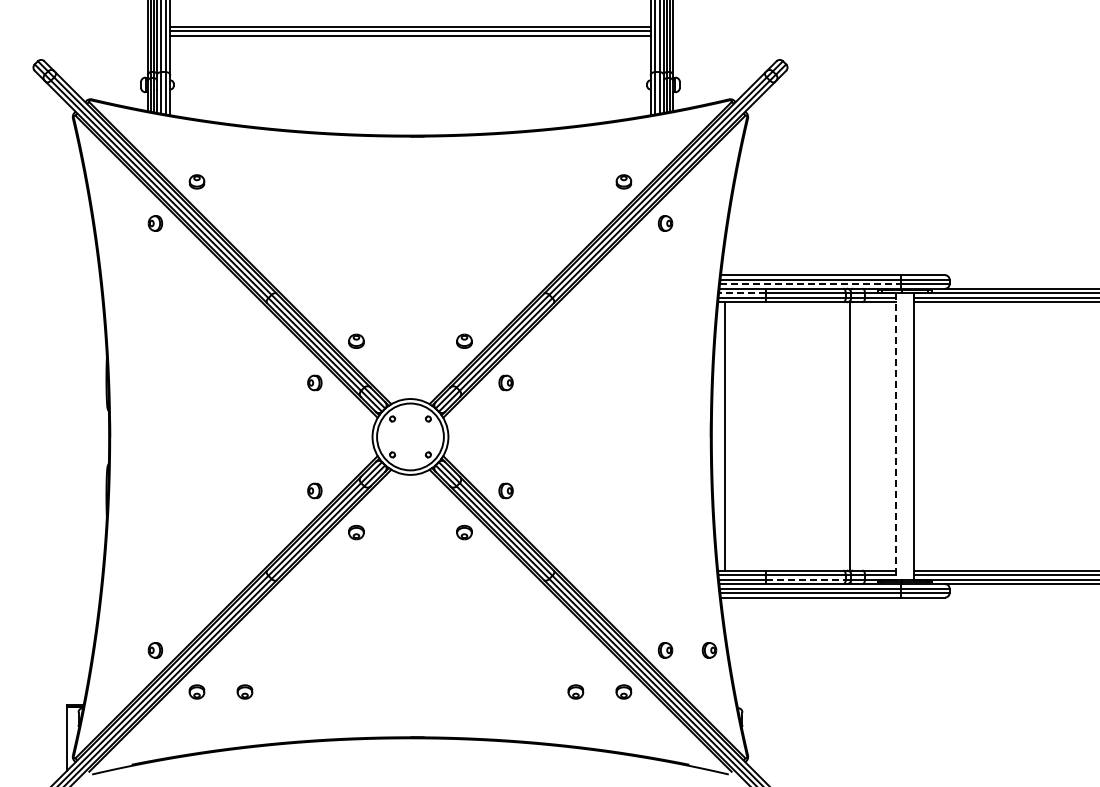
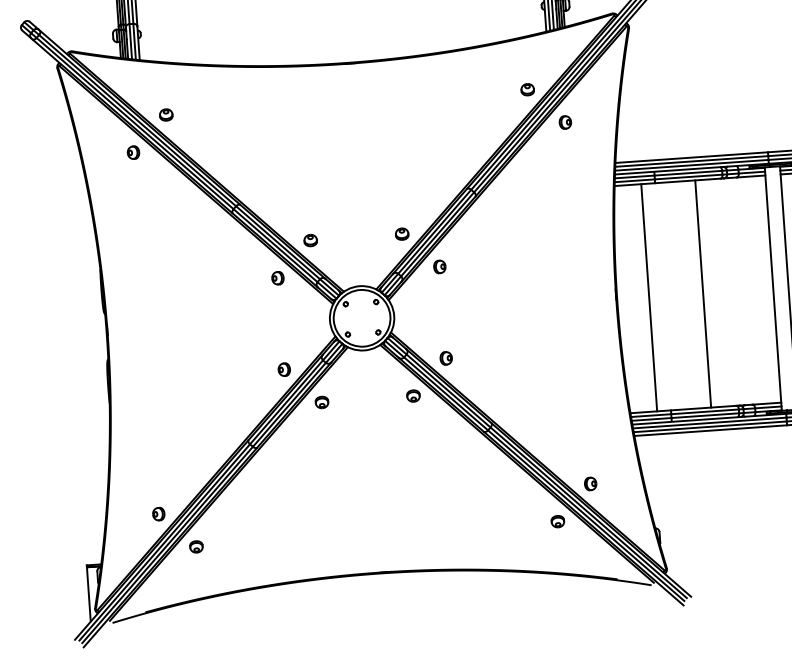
line: (810, 284) -> (691, 165), dashed -> solid
line: (742, 293) -> (634, 177), dashed -> solid
line: (724, 436) -> (649, 297), moved
line: (850, 436) -> (703, 294), moved
line: (896, 436) -> (773, 289), dashed -> solid
line: (805, 579) -> (705, 415), dashed -> solid
part: (709, 650) -> (627, 481), removed
part: (244, 691) -> (236, 543), removed
part: (575, 691) -> (516, 524), removed

